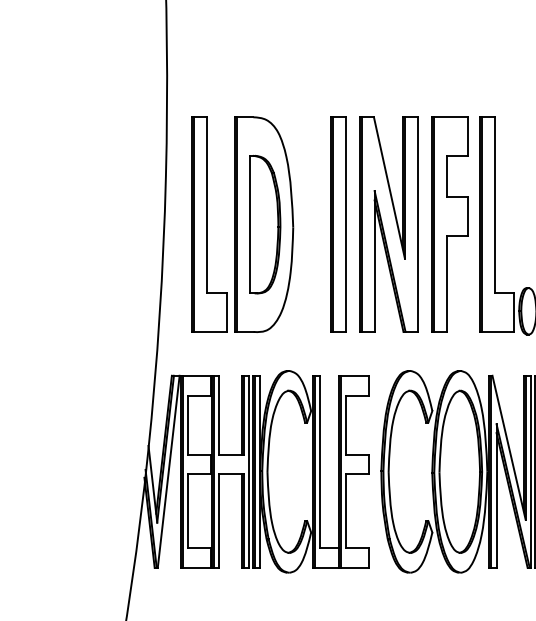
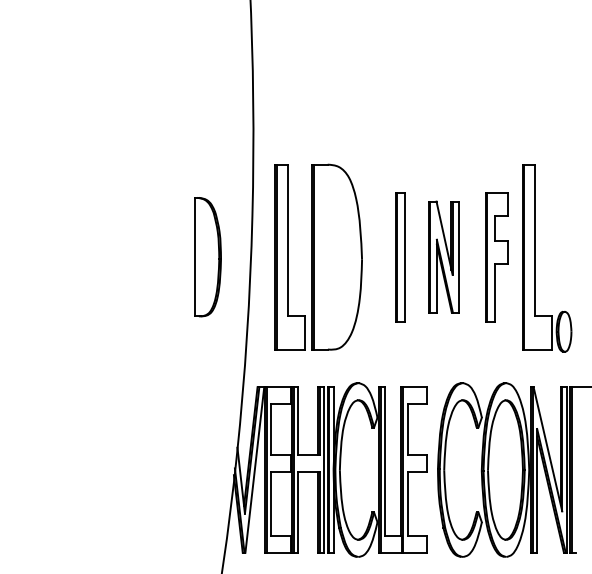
part: (387, 223) -> (443, 256), size x0.6
part: (264, 225) -> (207, 257), moved
part: (337, 225) -> (400, 257), size x0.7
part: (449, 225) -> (496, 257), size x0.7

